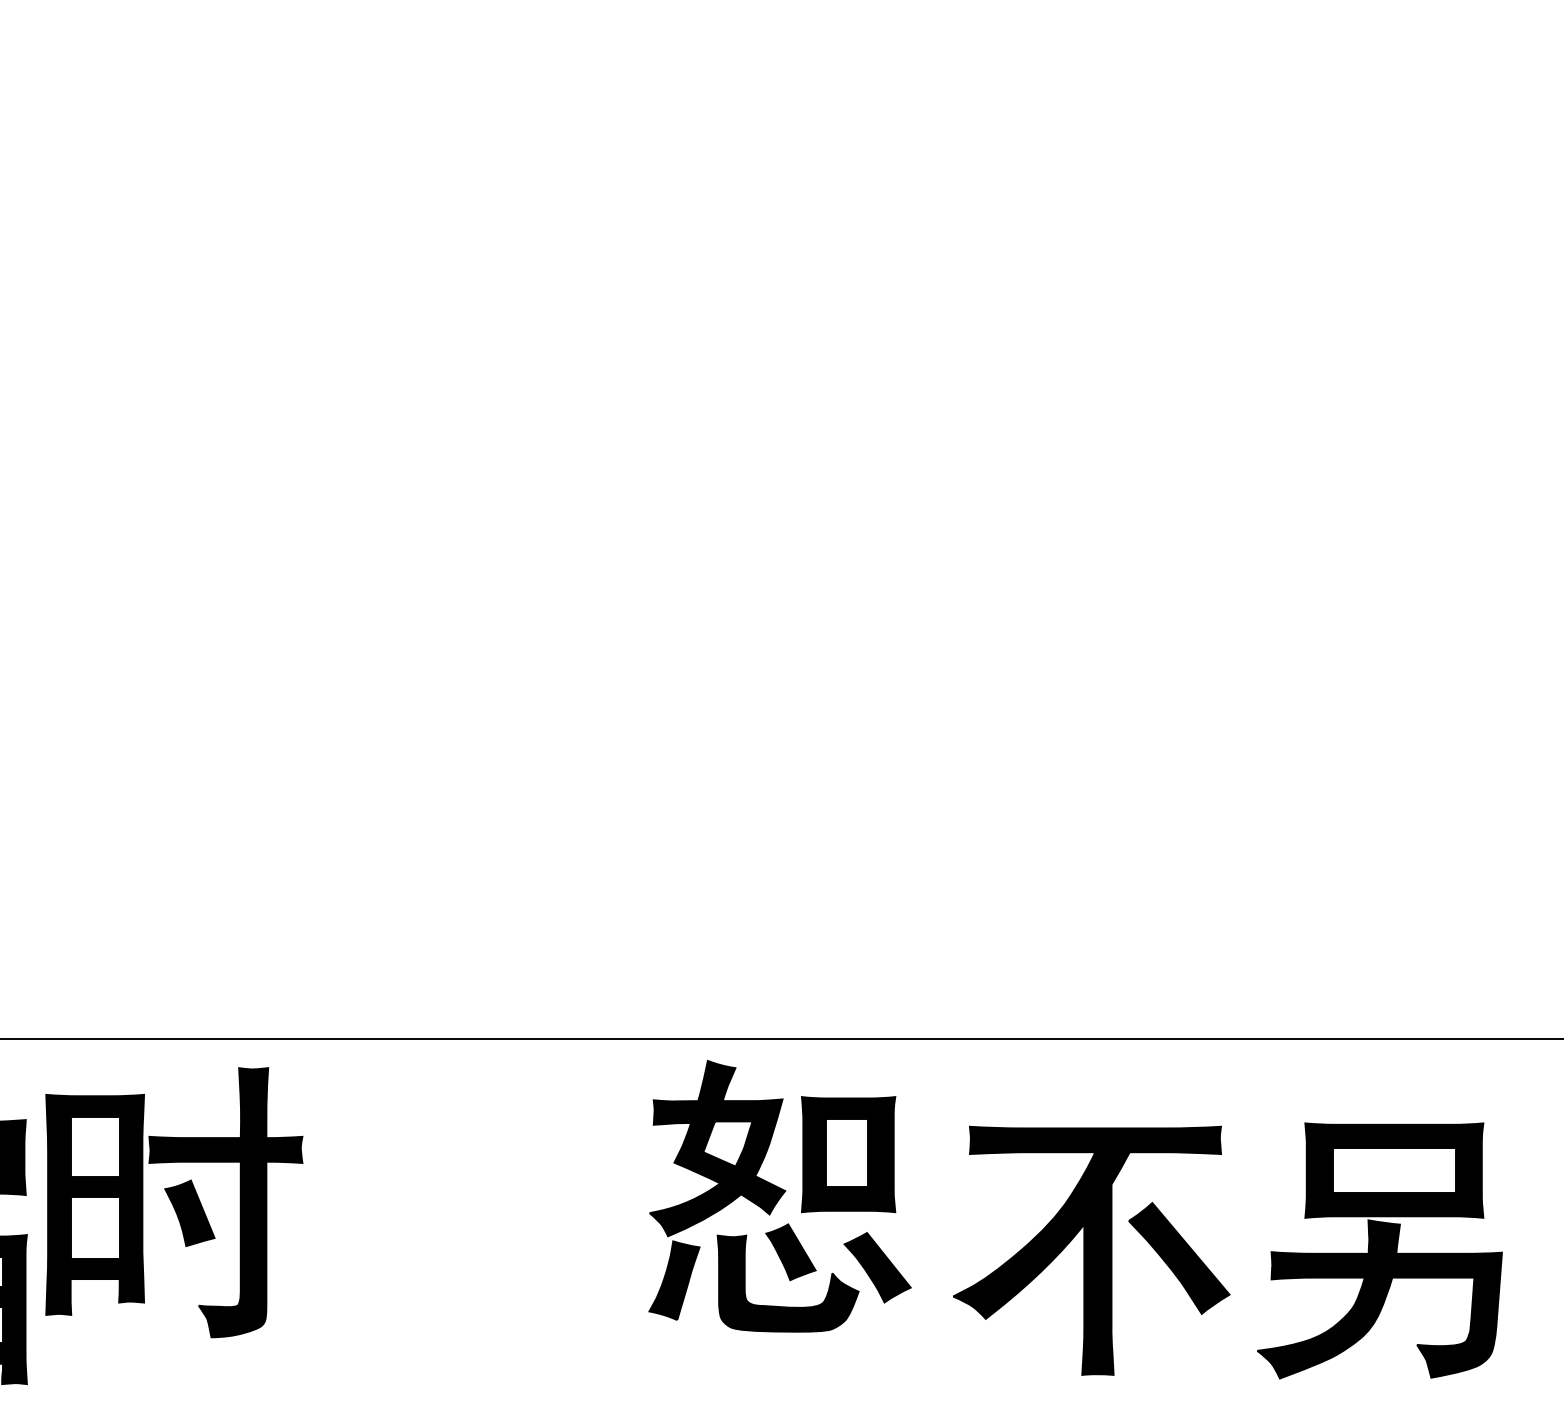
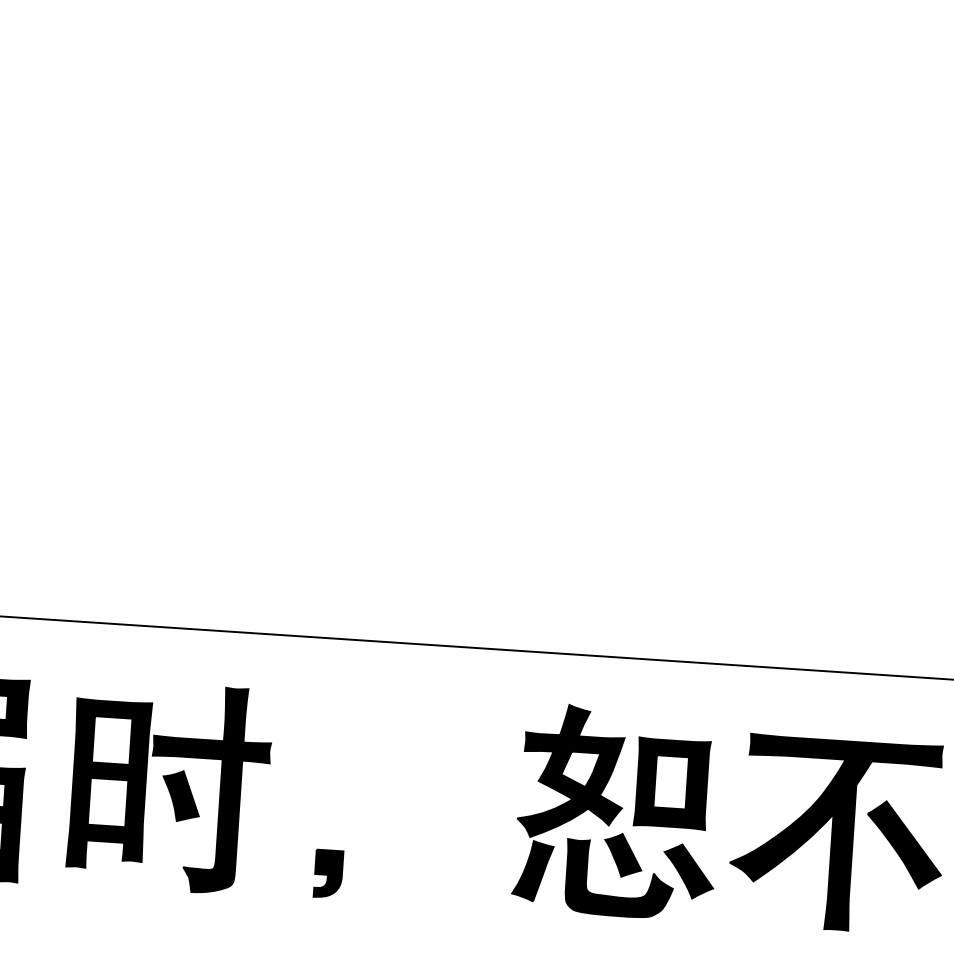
part: (779, 1195) -> (617, 811), moved
part: (174, 1202) -> (169, 787), moved
part: (431, 1345) -> (328, 873), added

